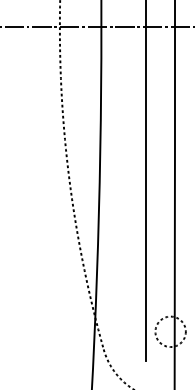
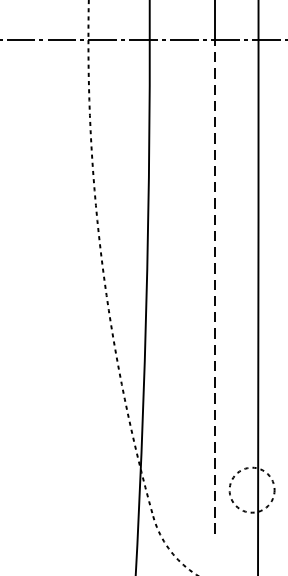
line: (145, 193) -> (214, 285), solid -> dashed

